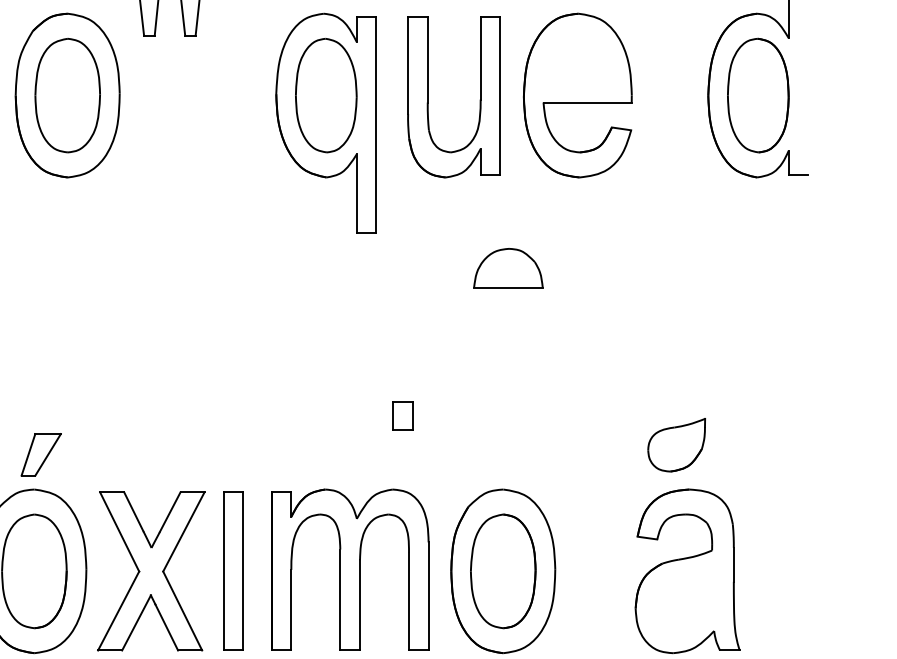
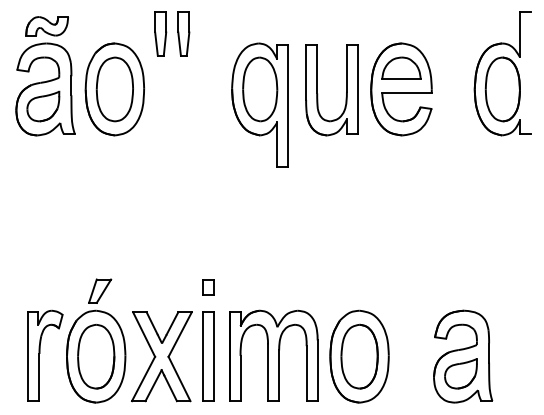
part: (508, 266) -> (401, 67), moved
part: (403, 416) -> (208, 287), moved
part: (675, 444) -> (460, 373), moved

